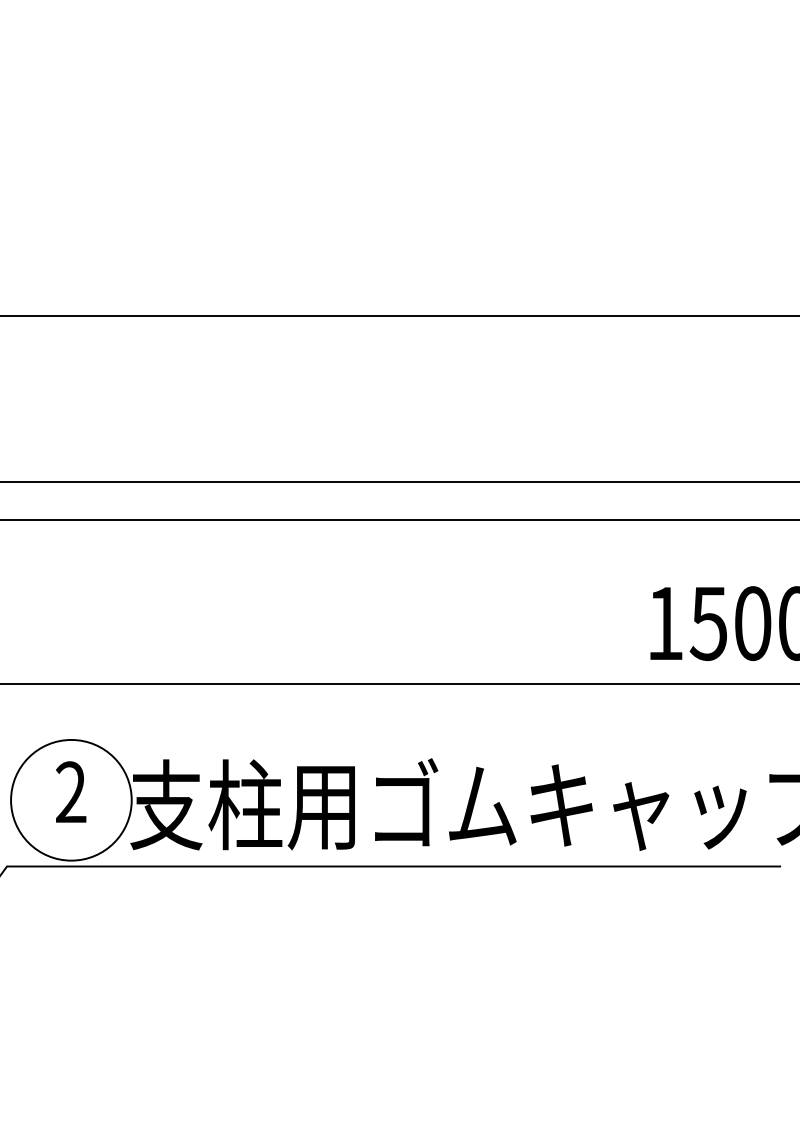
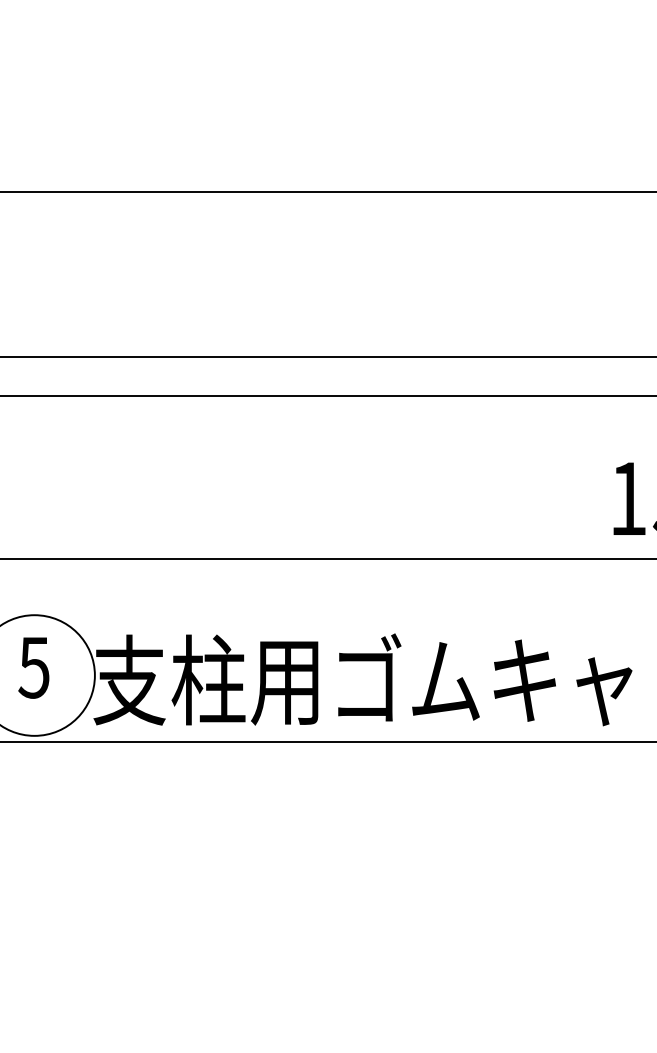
text: (70, 792) -> (33, 667), 2 -> 5

